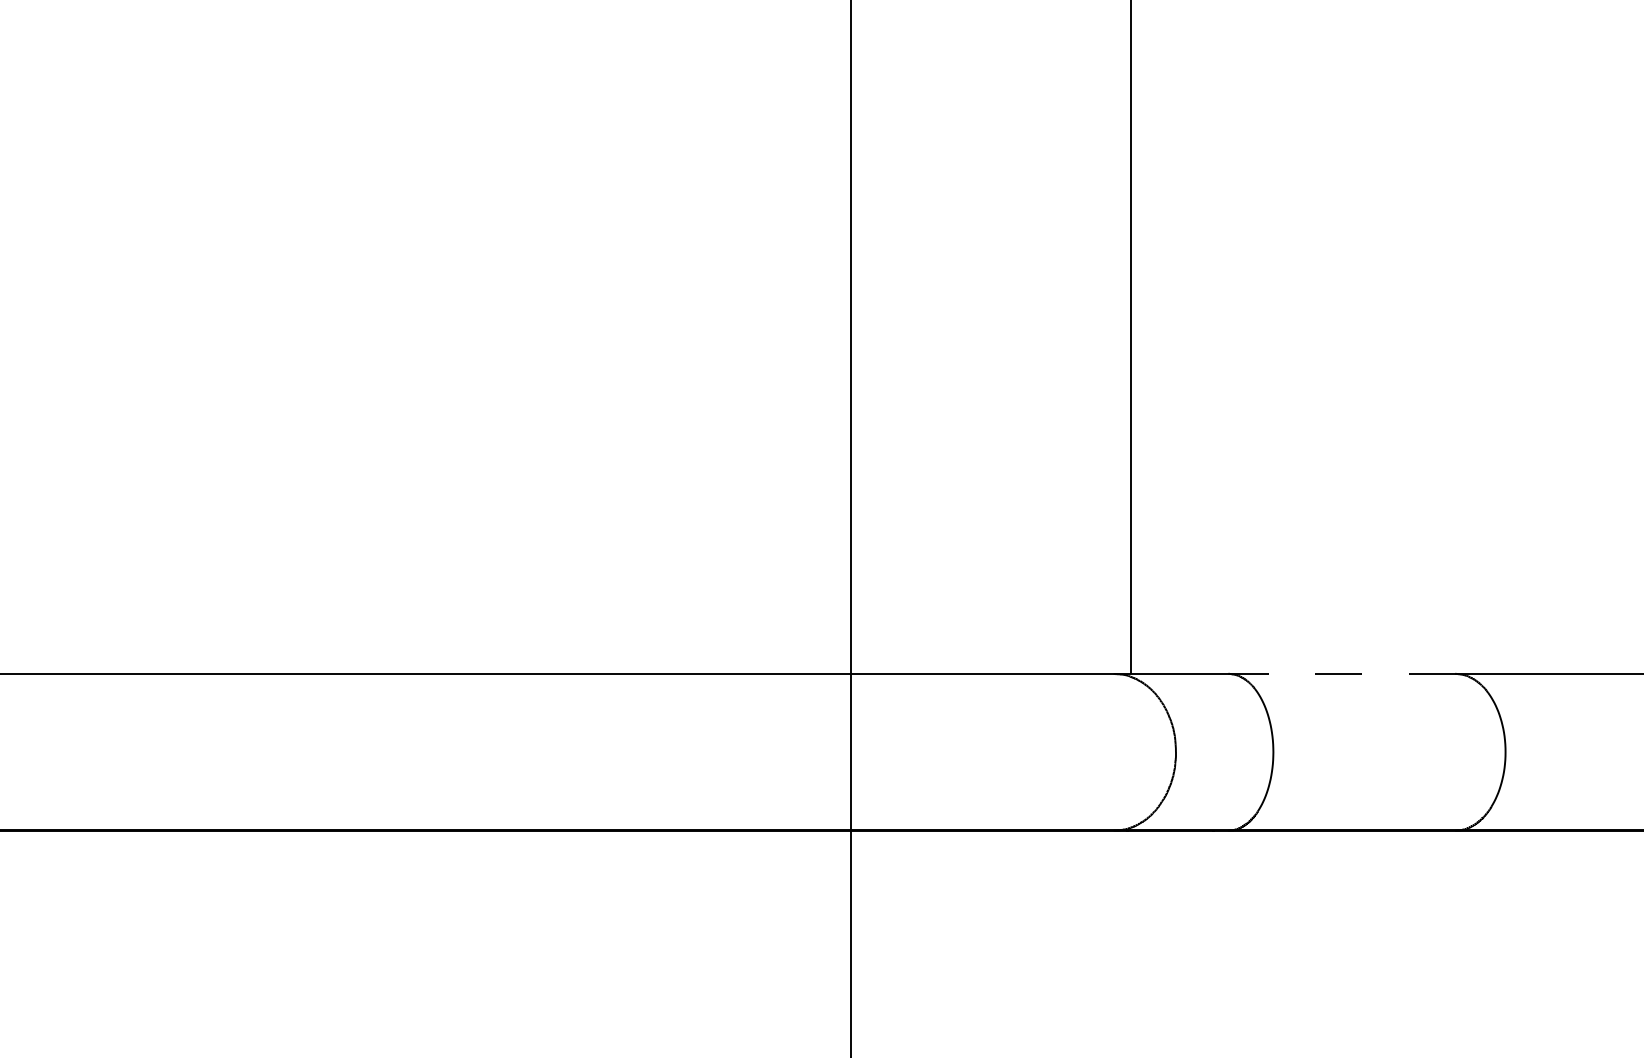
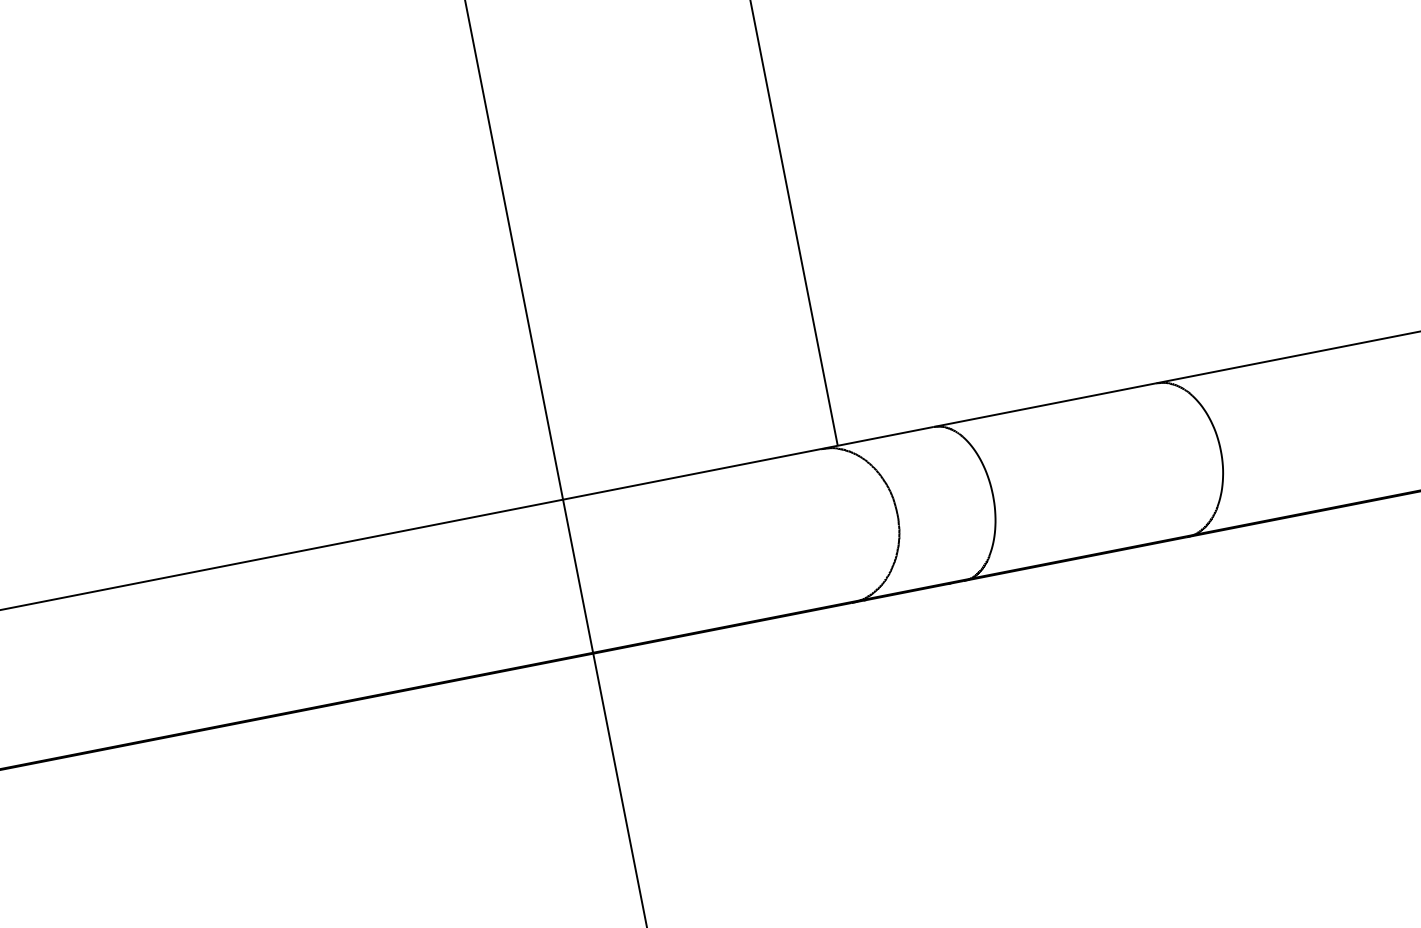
line: (1341, 673) -> (1044, 404), dashed -> solid

